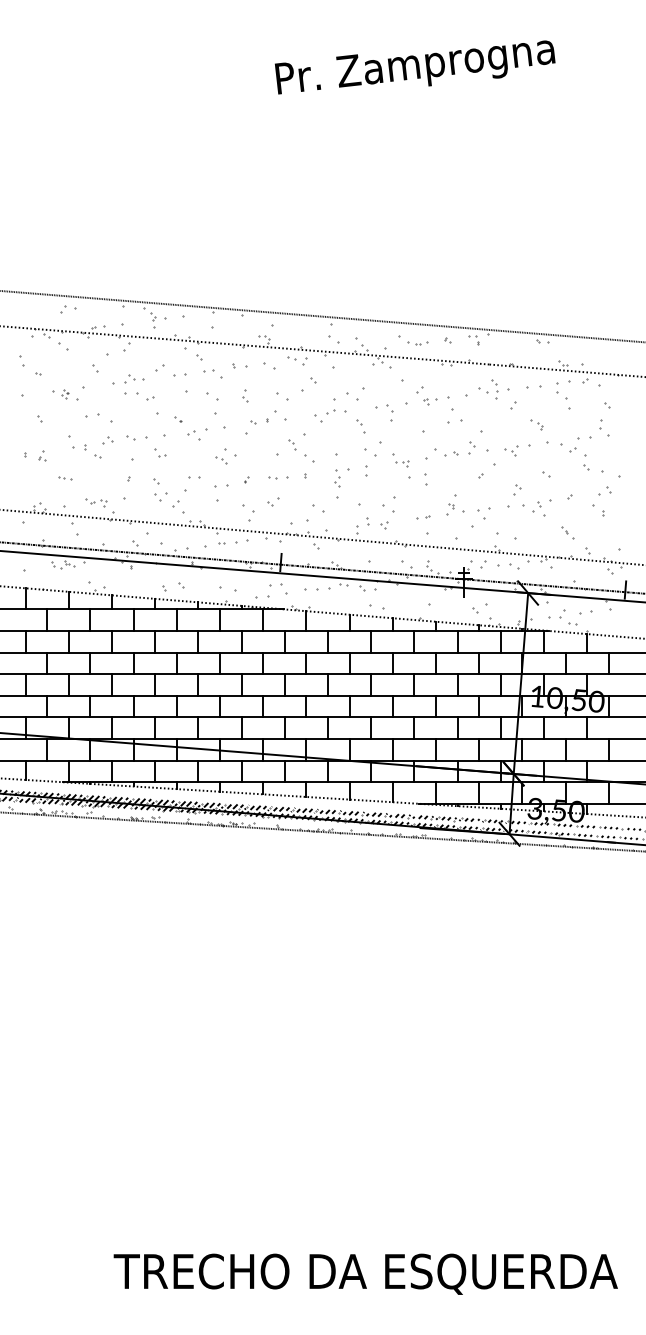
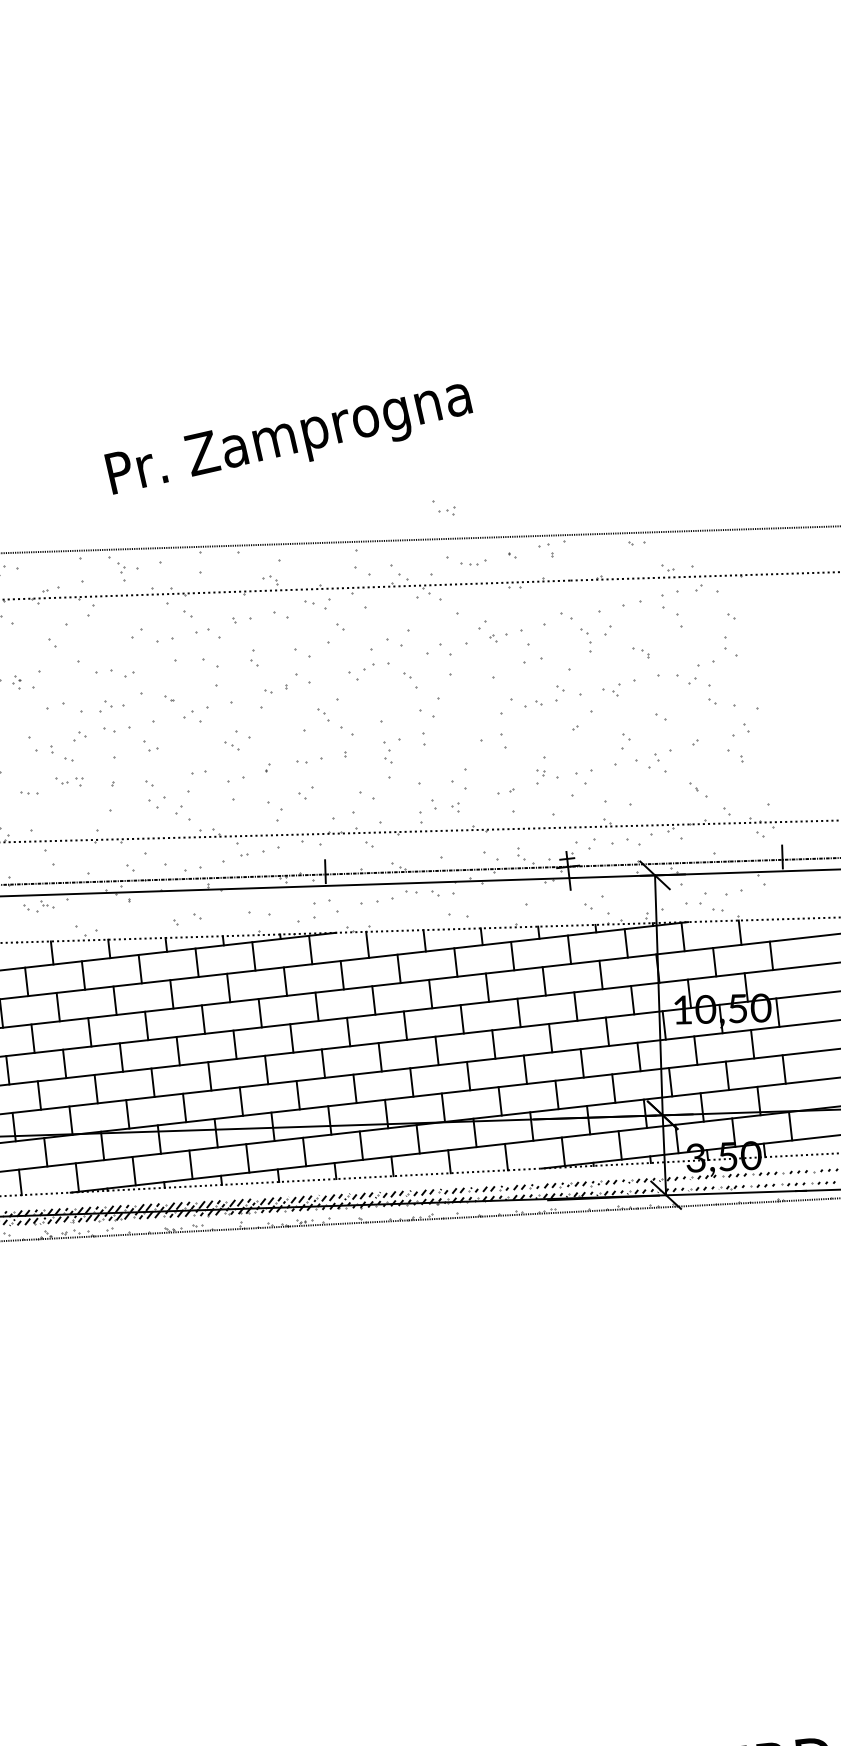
text: (415, 67) -> (289, 438), moved
part: (134, 378) -> (111, 705), moved
part: (494, 389) -> (586, 639), moved
part: (389, 412) -> (446, 658), size x1.6
part: (400, 460) -> (443, 508), moved
part: (96, 502) -> (69, 781), moved

